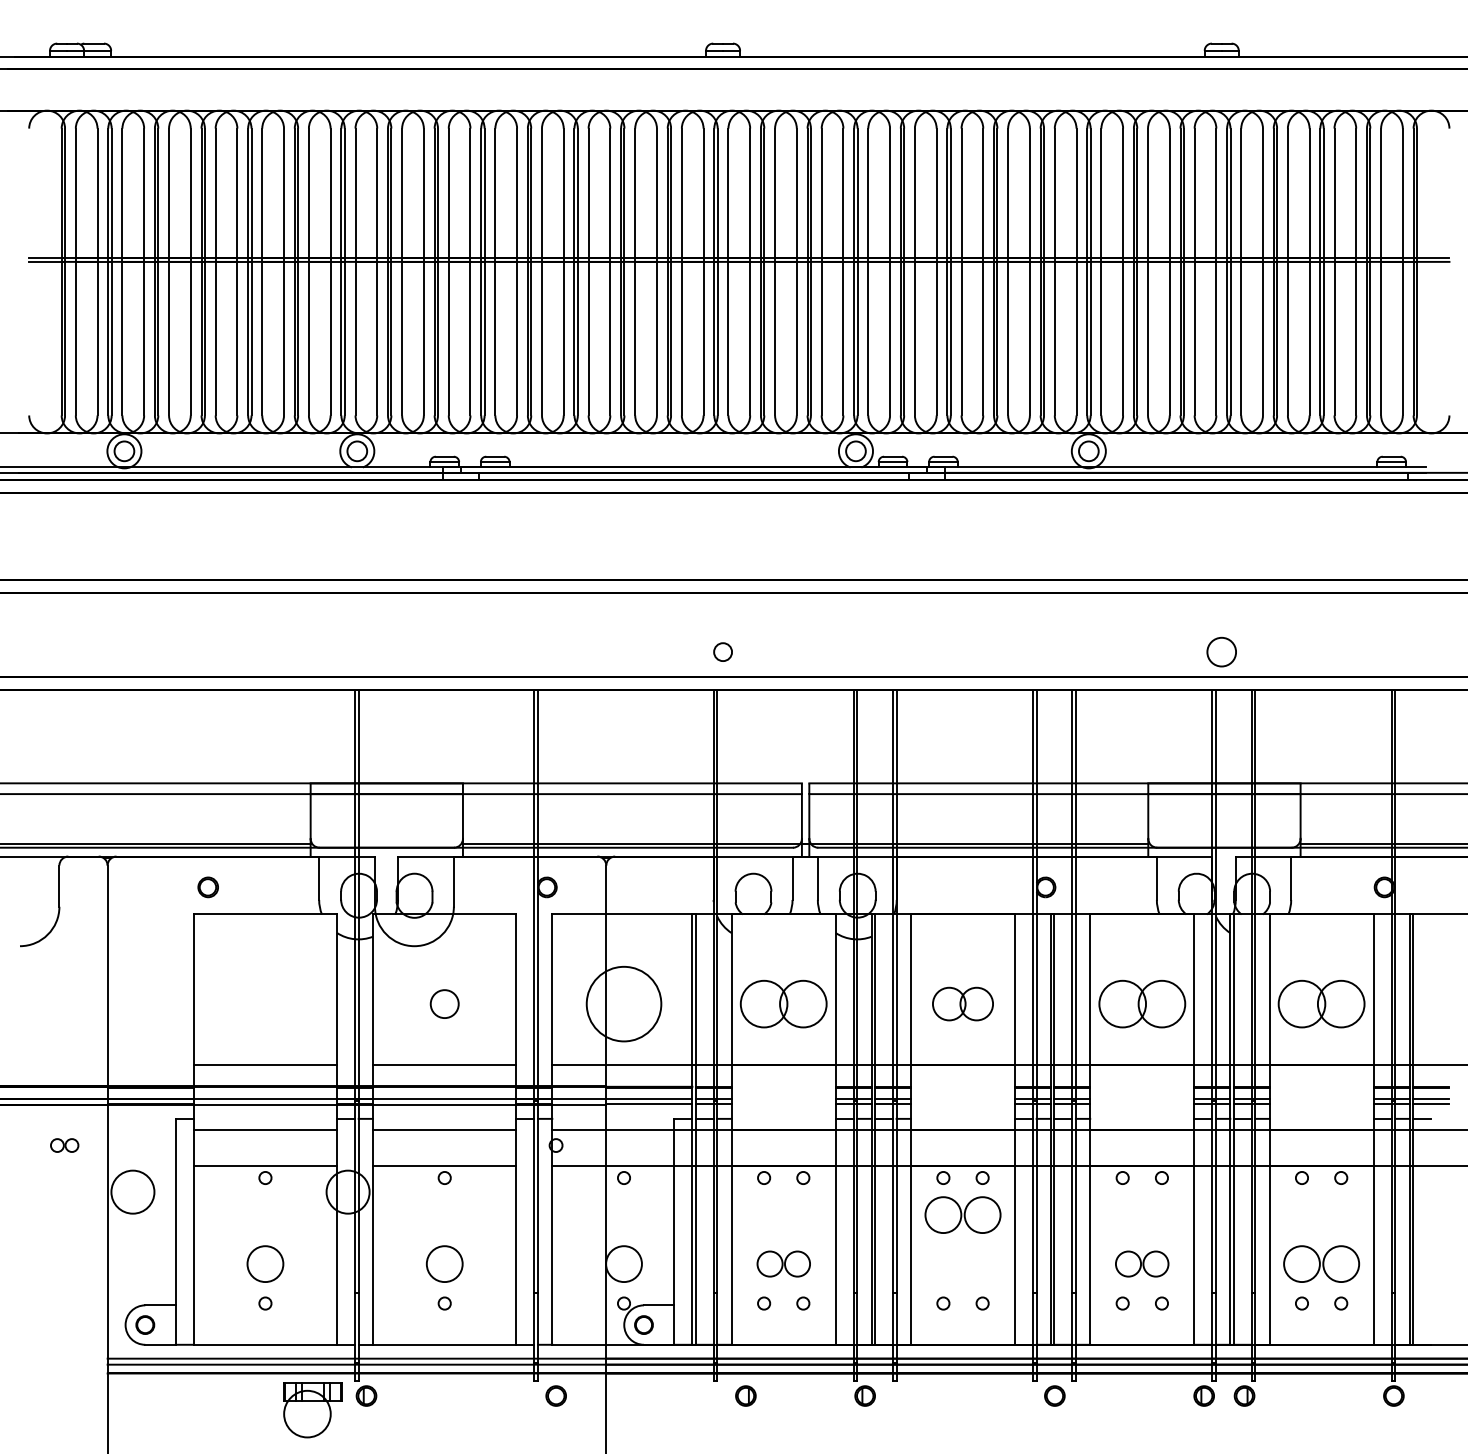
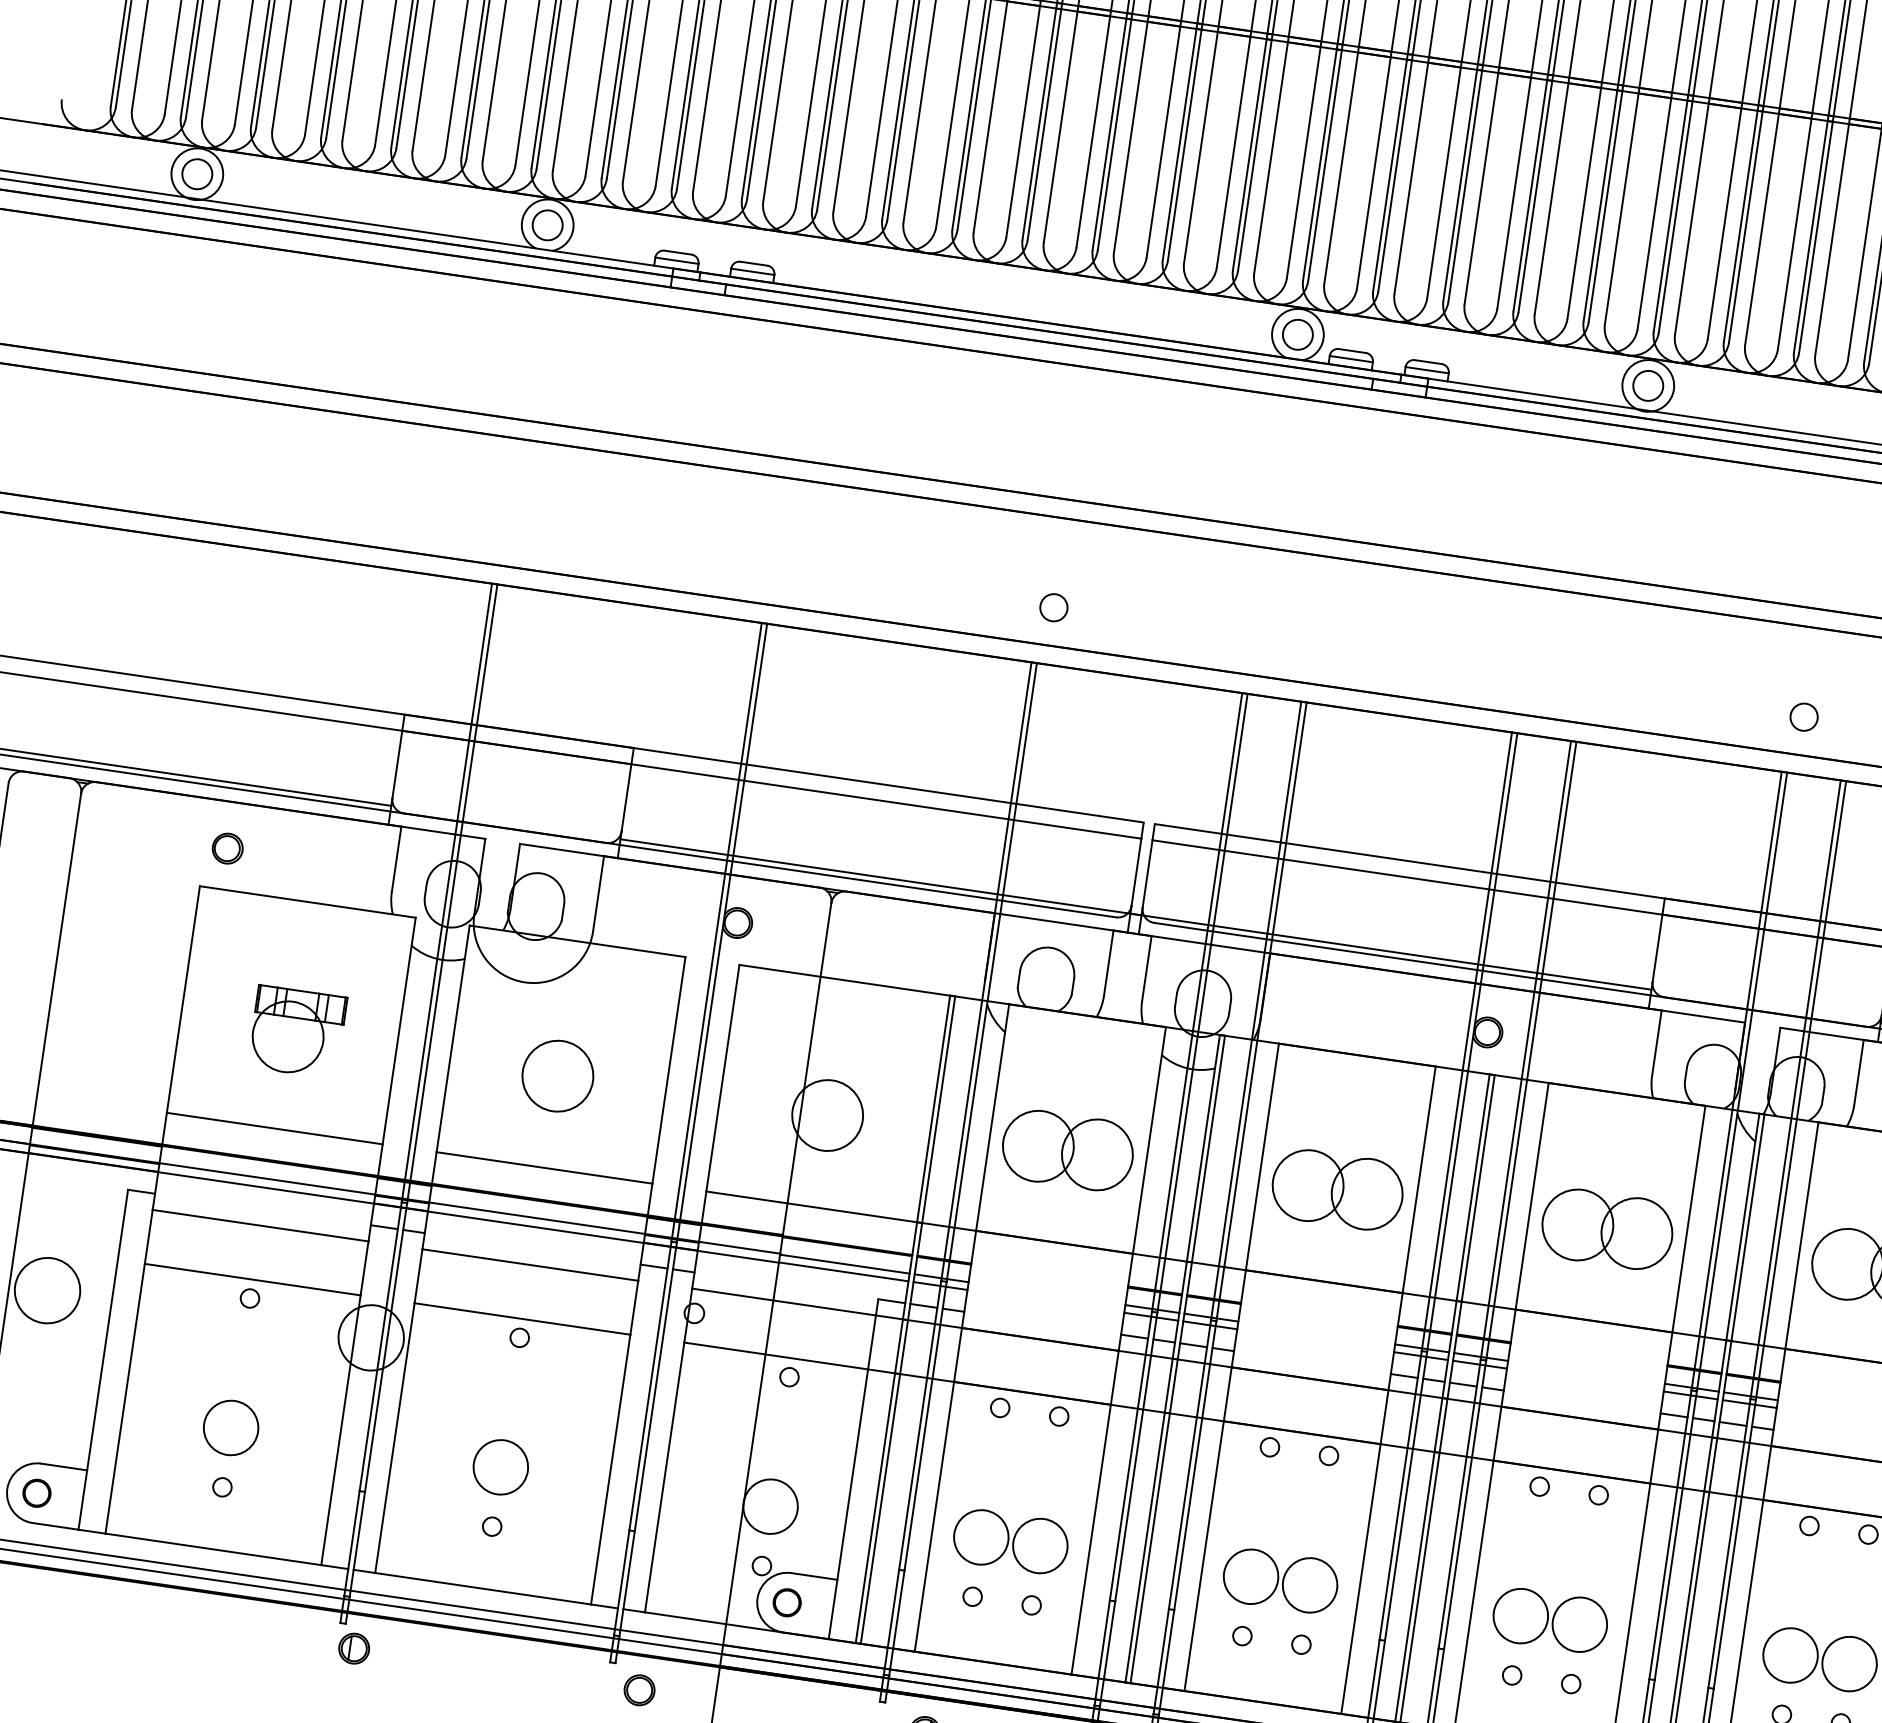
circle: (1221, 652) -> (1803, 717), size x0.62
circle: (444, 1003) -> (557, 1075), size x1.67
circle: (623, 1003) -> (826, 1114), size x0.62
part: (962, 1003) -> (1336, 1188), size x1.43
part: (962, 1214) -> (1279, 1580), moved
part: (783, 1263) -> (1010, 1540), size x1.43
part: (1141, 1263) -> (1549, 1619), size x1.43
part: (312, 1410) -> (296, 1032), moved

